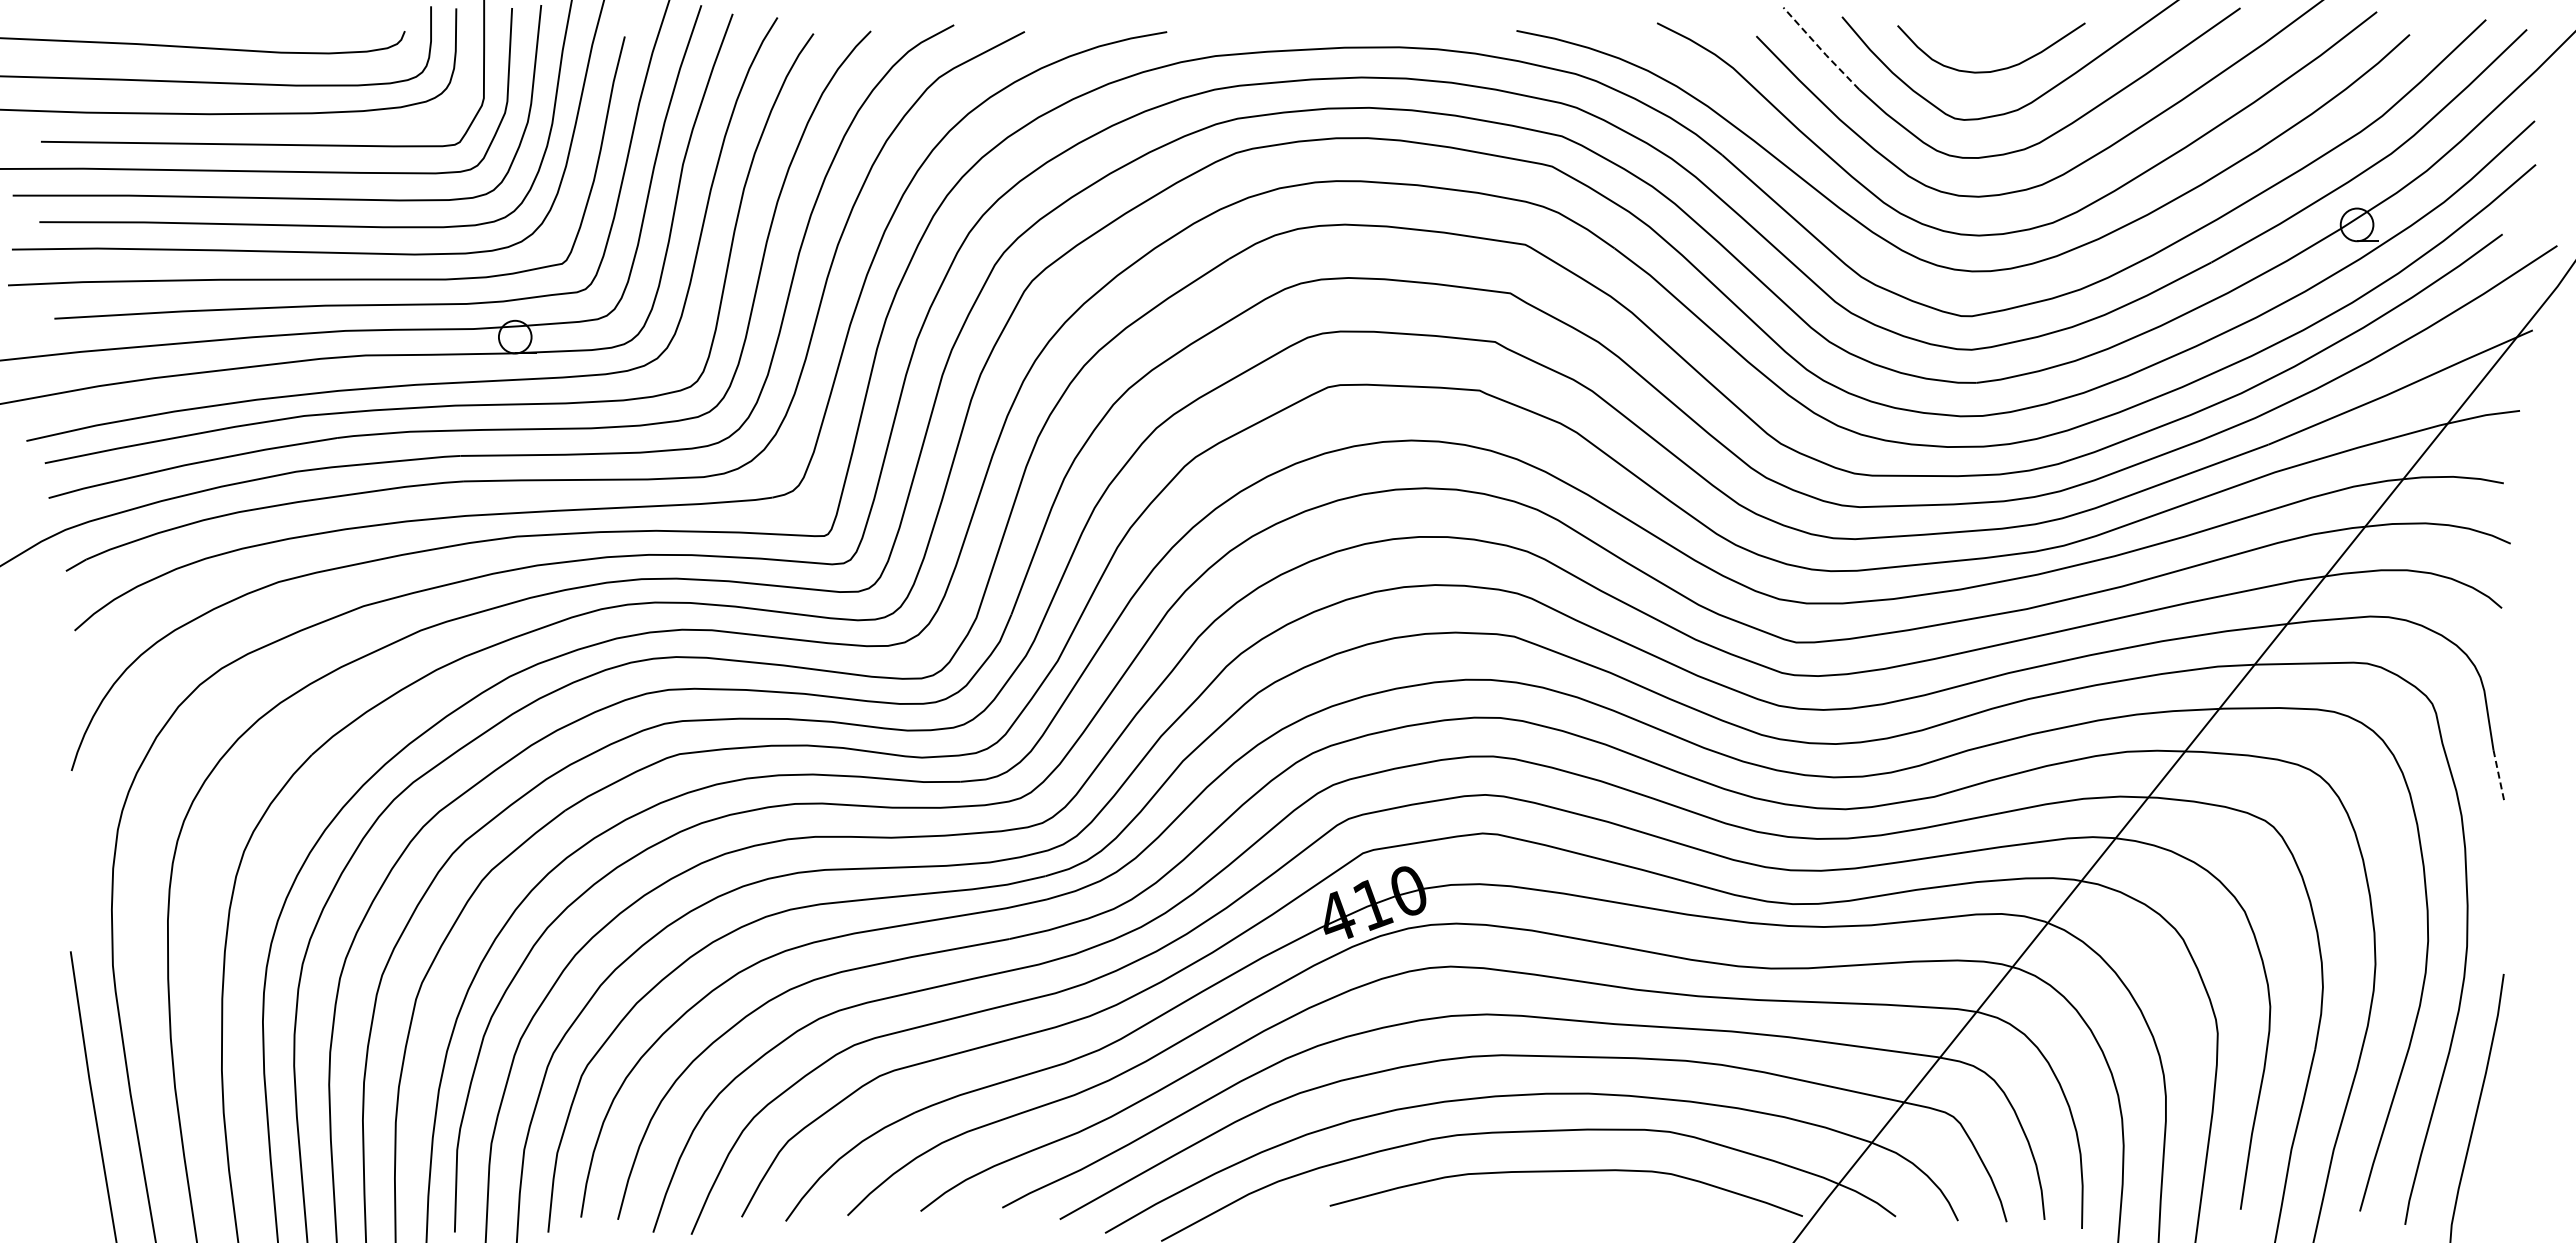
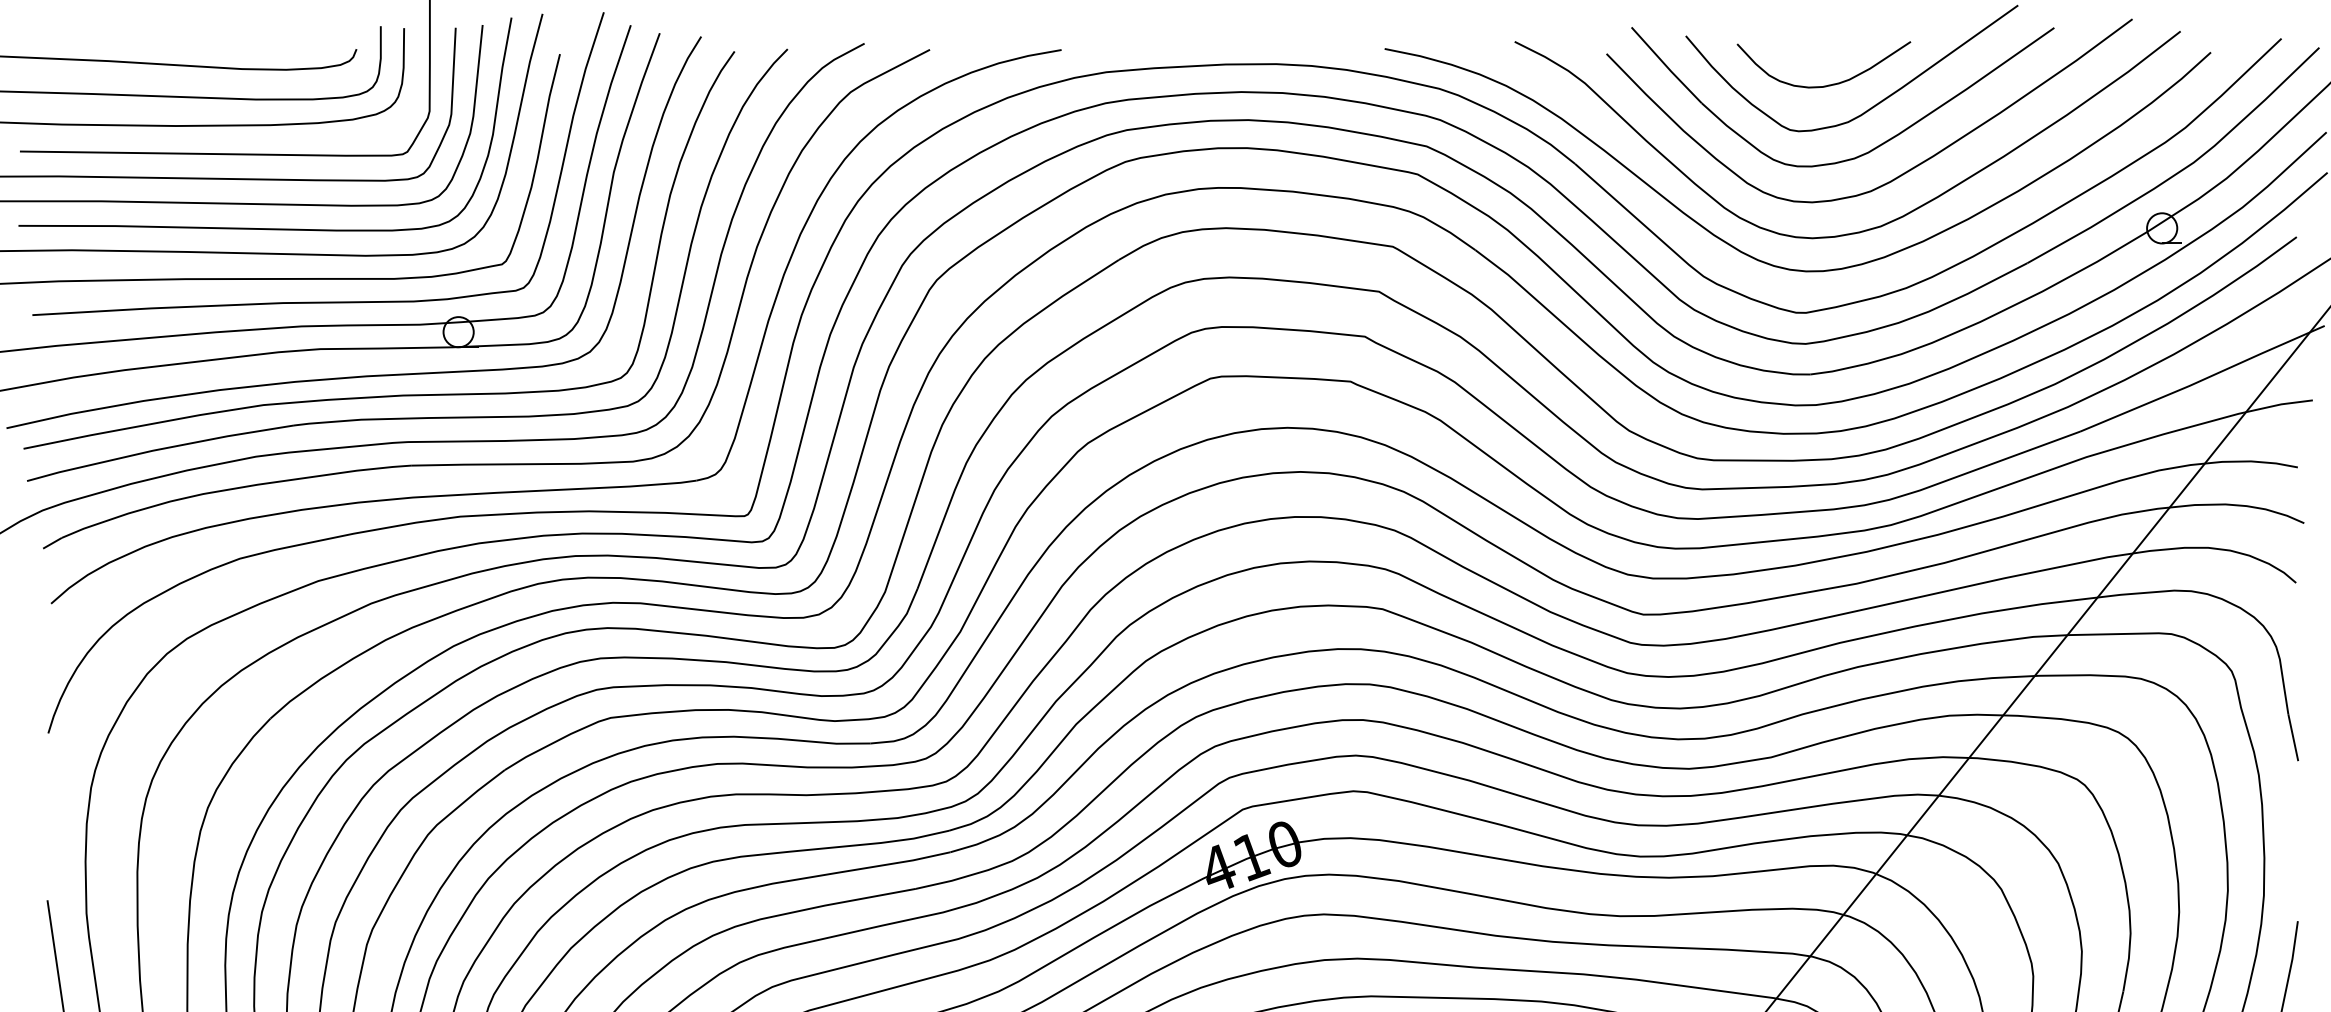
line: (1820, 49) -> (1665, 66), dashed -> solid
line: (2498, 775) -> (2292, 737), dashed -> solid

